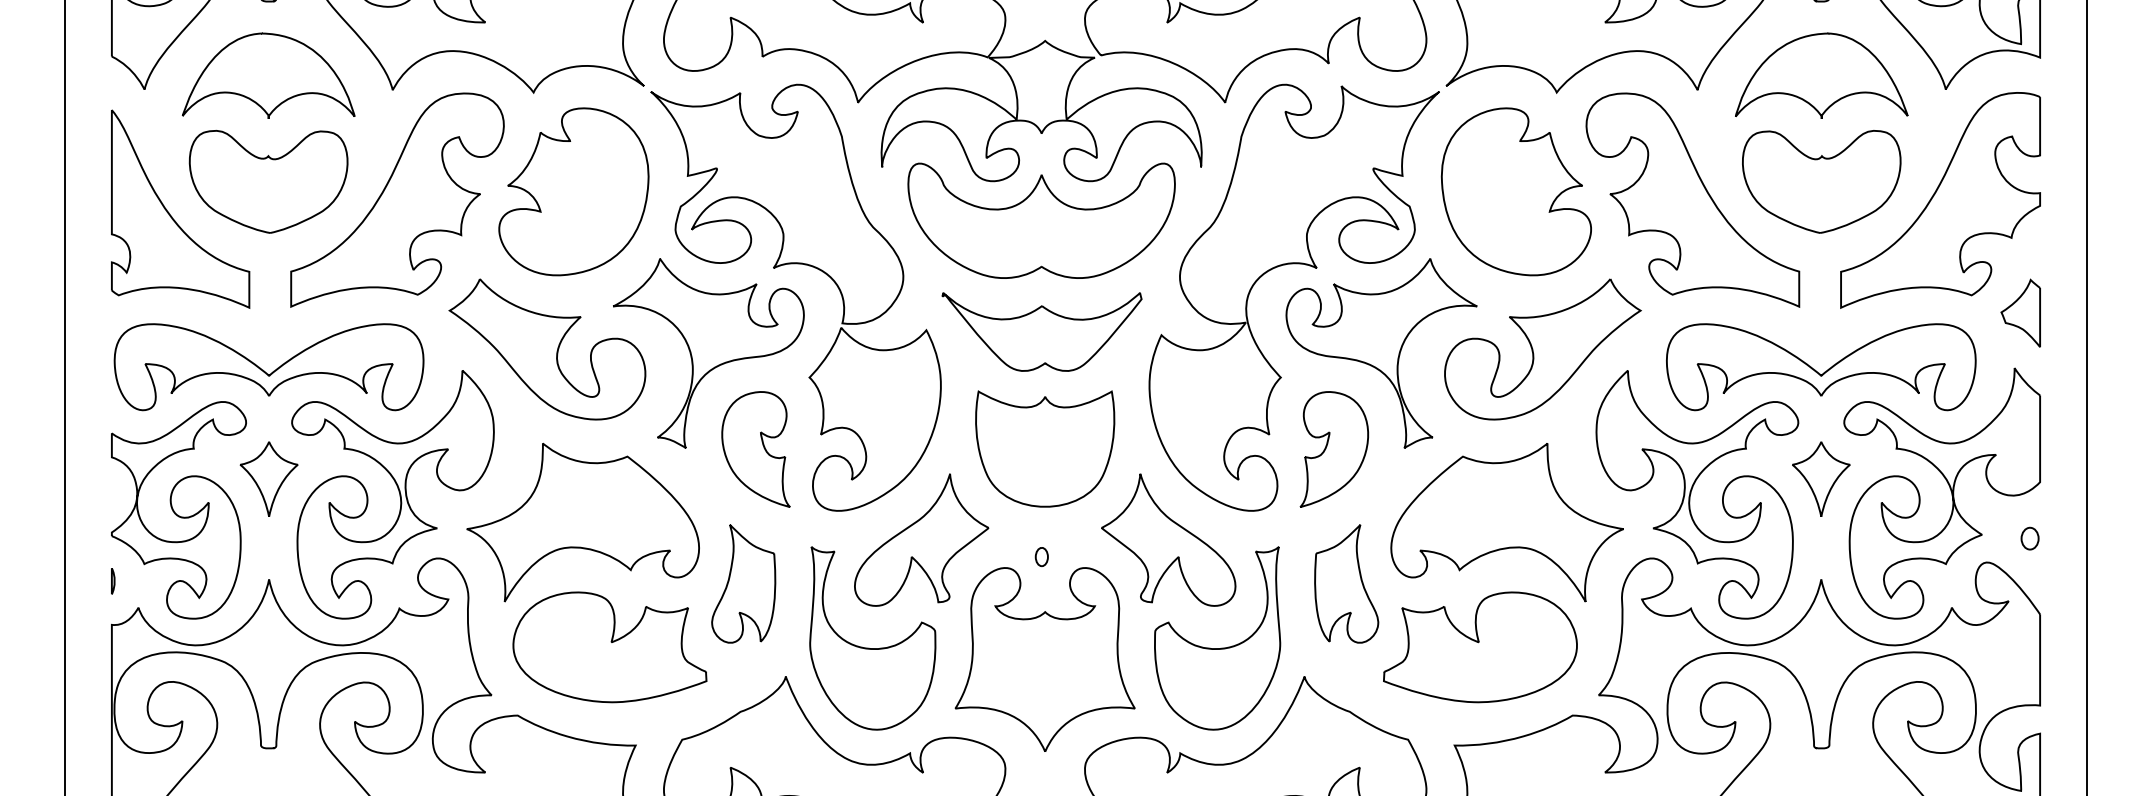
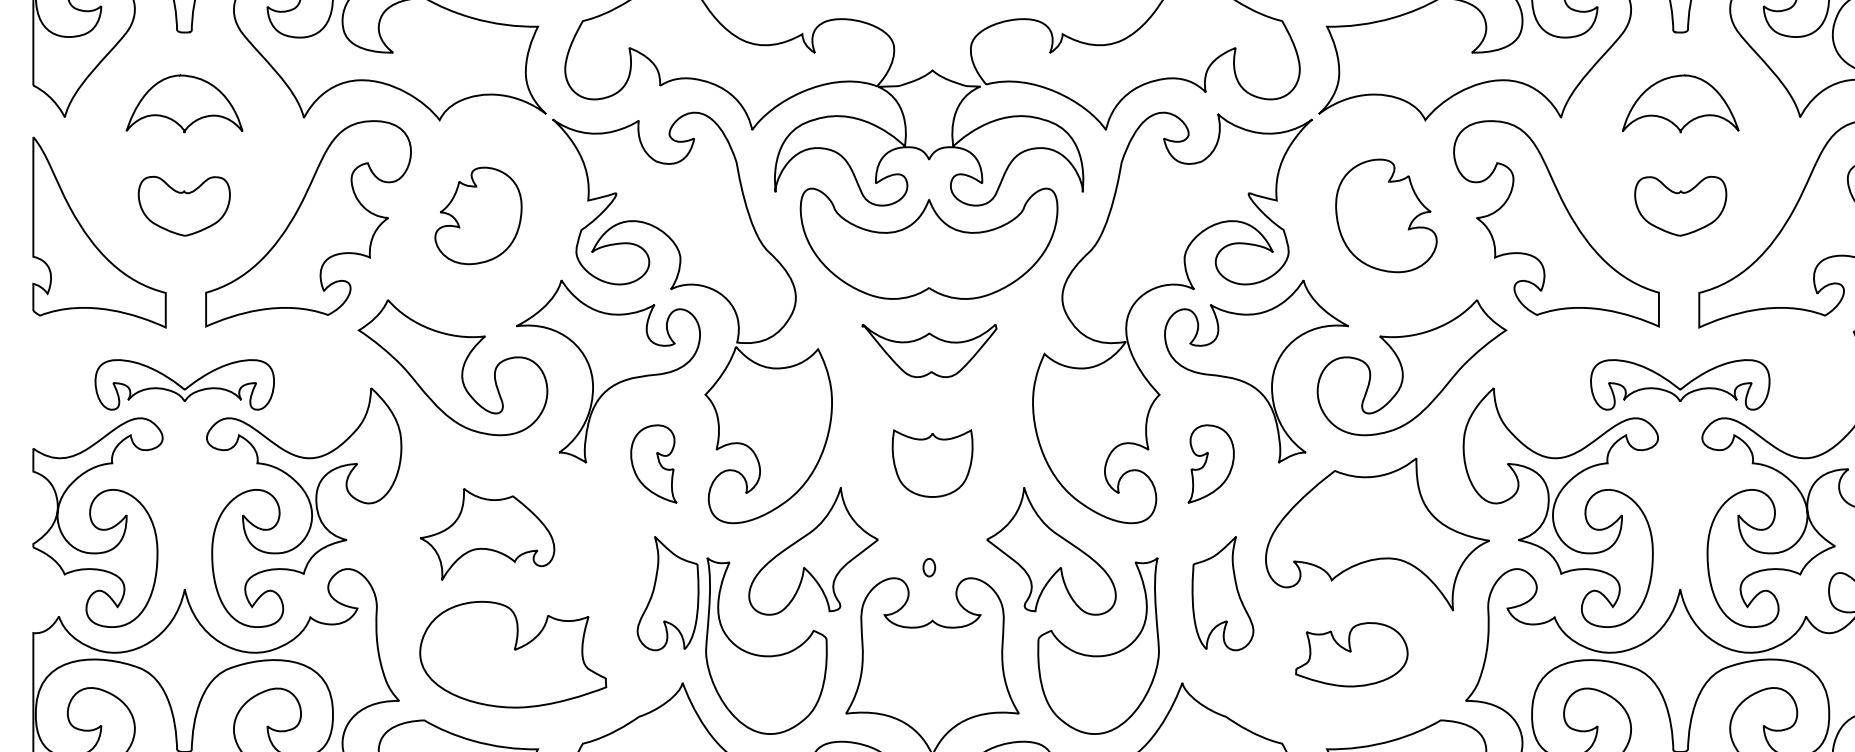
part: (268, 75) -> (184, 103), size x0.7
part: (1821, 75) -> (1680, 103), size x0.7
part: (268, 181) -> (184, 205), size x0.6
part: (1821, 181) -> (1680, 205), size x0.6
part: (573, 191) -> (478, 215), size x0.6
part: (1515, 191) -> (1385, 215), size x0.7
part: (1041, 331) -> (928, 350), size x0.7
part: (268, 367) -> (184, 385), size x0.6
part: (1821, 367) -> (1680, 385), size x0.6
part: (1045, 448) -> (932, 463), size x0.6
part: (755, 449) -> (653, 464), size x0.7
part: (1334, 449) -> (1211, 464), size x0.7
part: (268, 478) -> (184, 492), removed
part: (1821, 478) -> (1680, 492), removed
part: (582, 522) -> (486, 534), size x0.6
line: (113, 581) -> (34, 591), removed
part: (743, 583) -> (667, 593), moved
part: (1480, 647) -> (1351, 654), size x0.6

